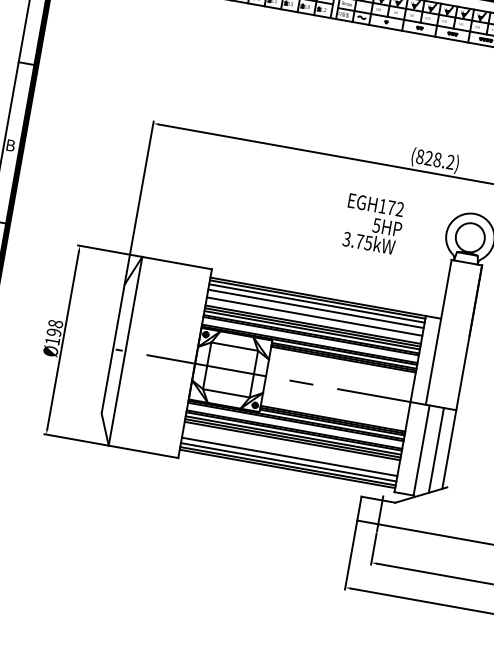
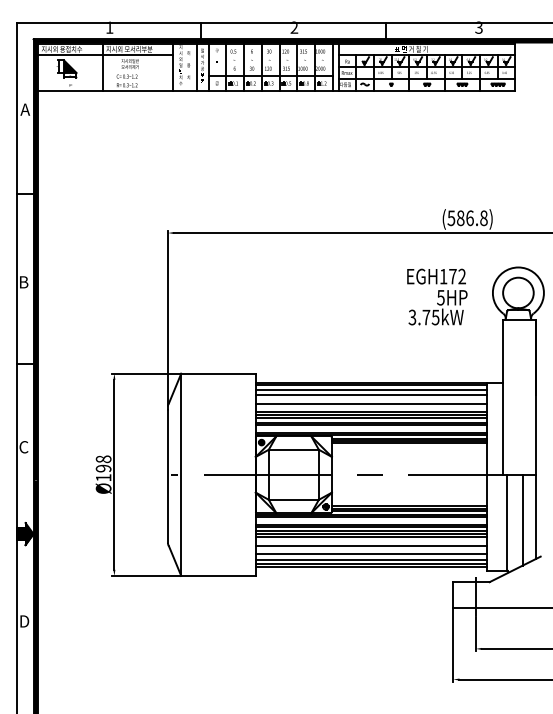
text: (435, 159) -> (467, 218), (828.2) -> (586.8)
text: (373, 223) -> (437, 296), moved
line: (290, 448) -> (370, 545), added

